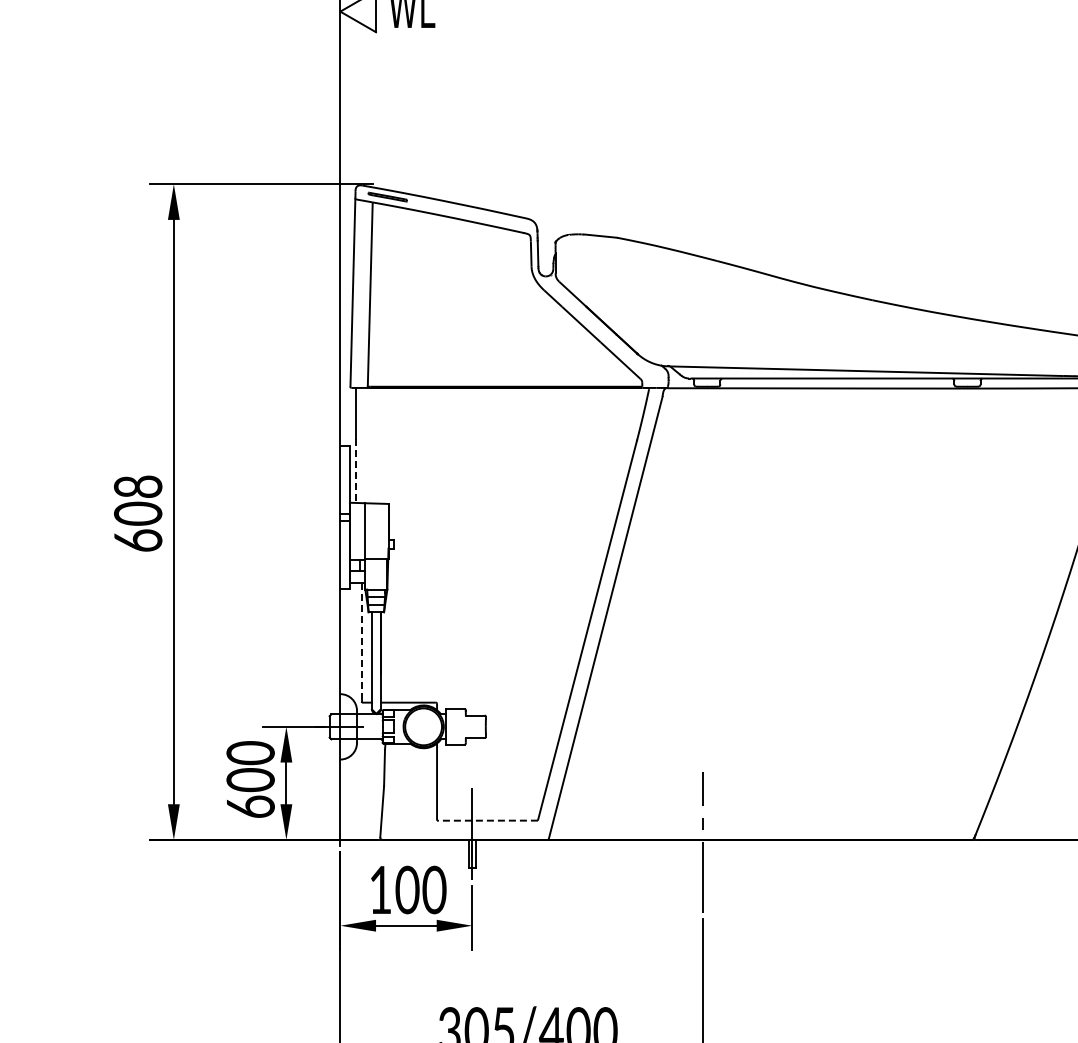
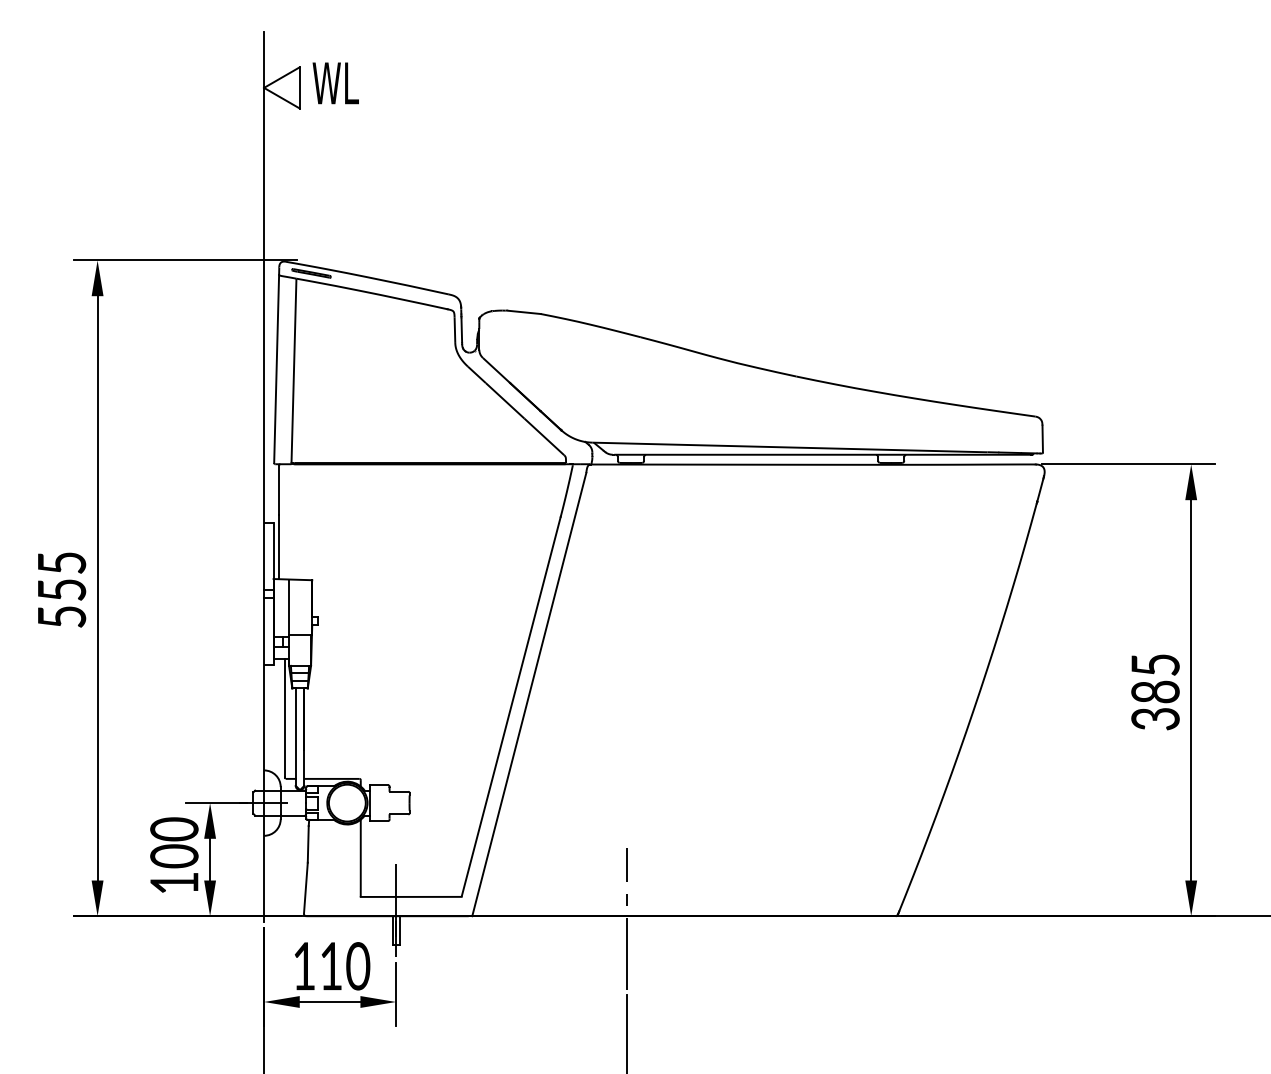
line: (355, 471) -> (279, 547), dashed -> solid
text: (137, 513) -> (61, 589), 608 -> 555
line: (361, 642) -> (285, 718), dashed -> solid
text: (250, 806) -> (174, 882), 600 -> 100
line: (486, 820) -> (410, 896), dashed -> solid
text: (407, 890) -> (331, 966), 100 -> 110

